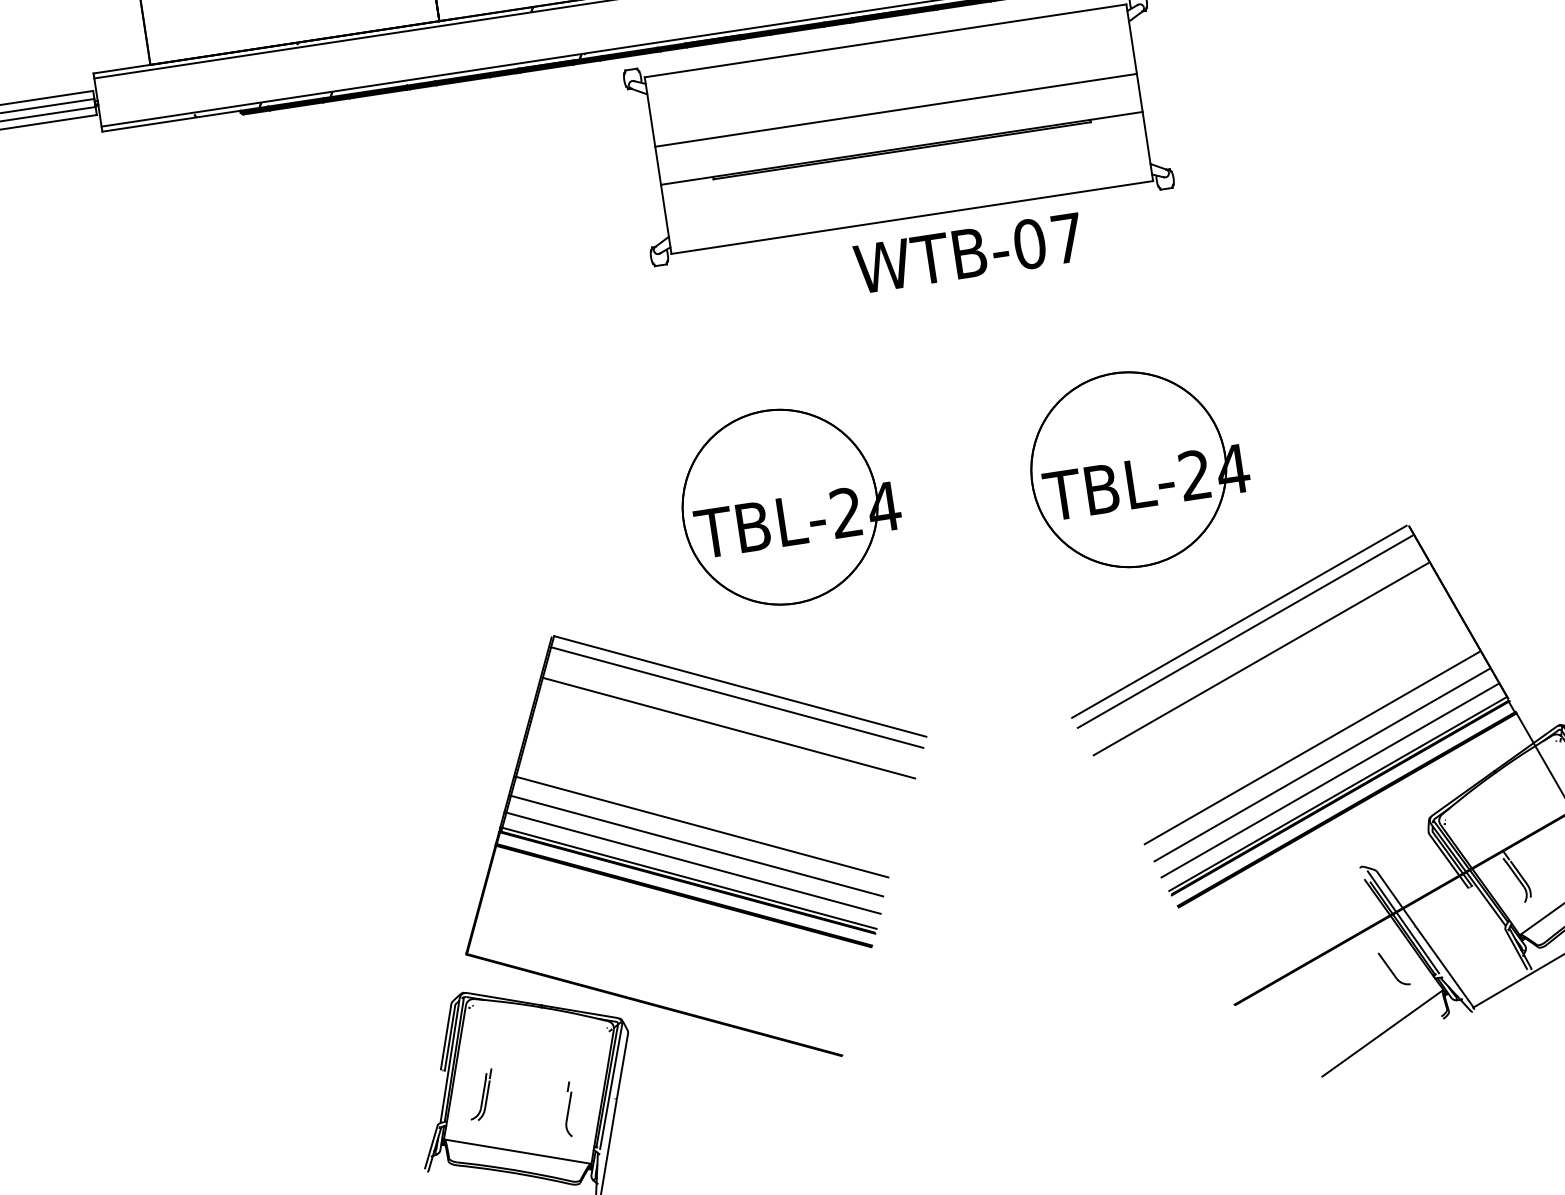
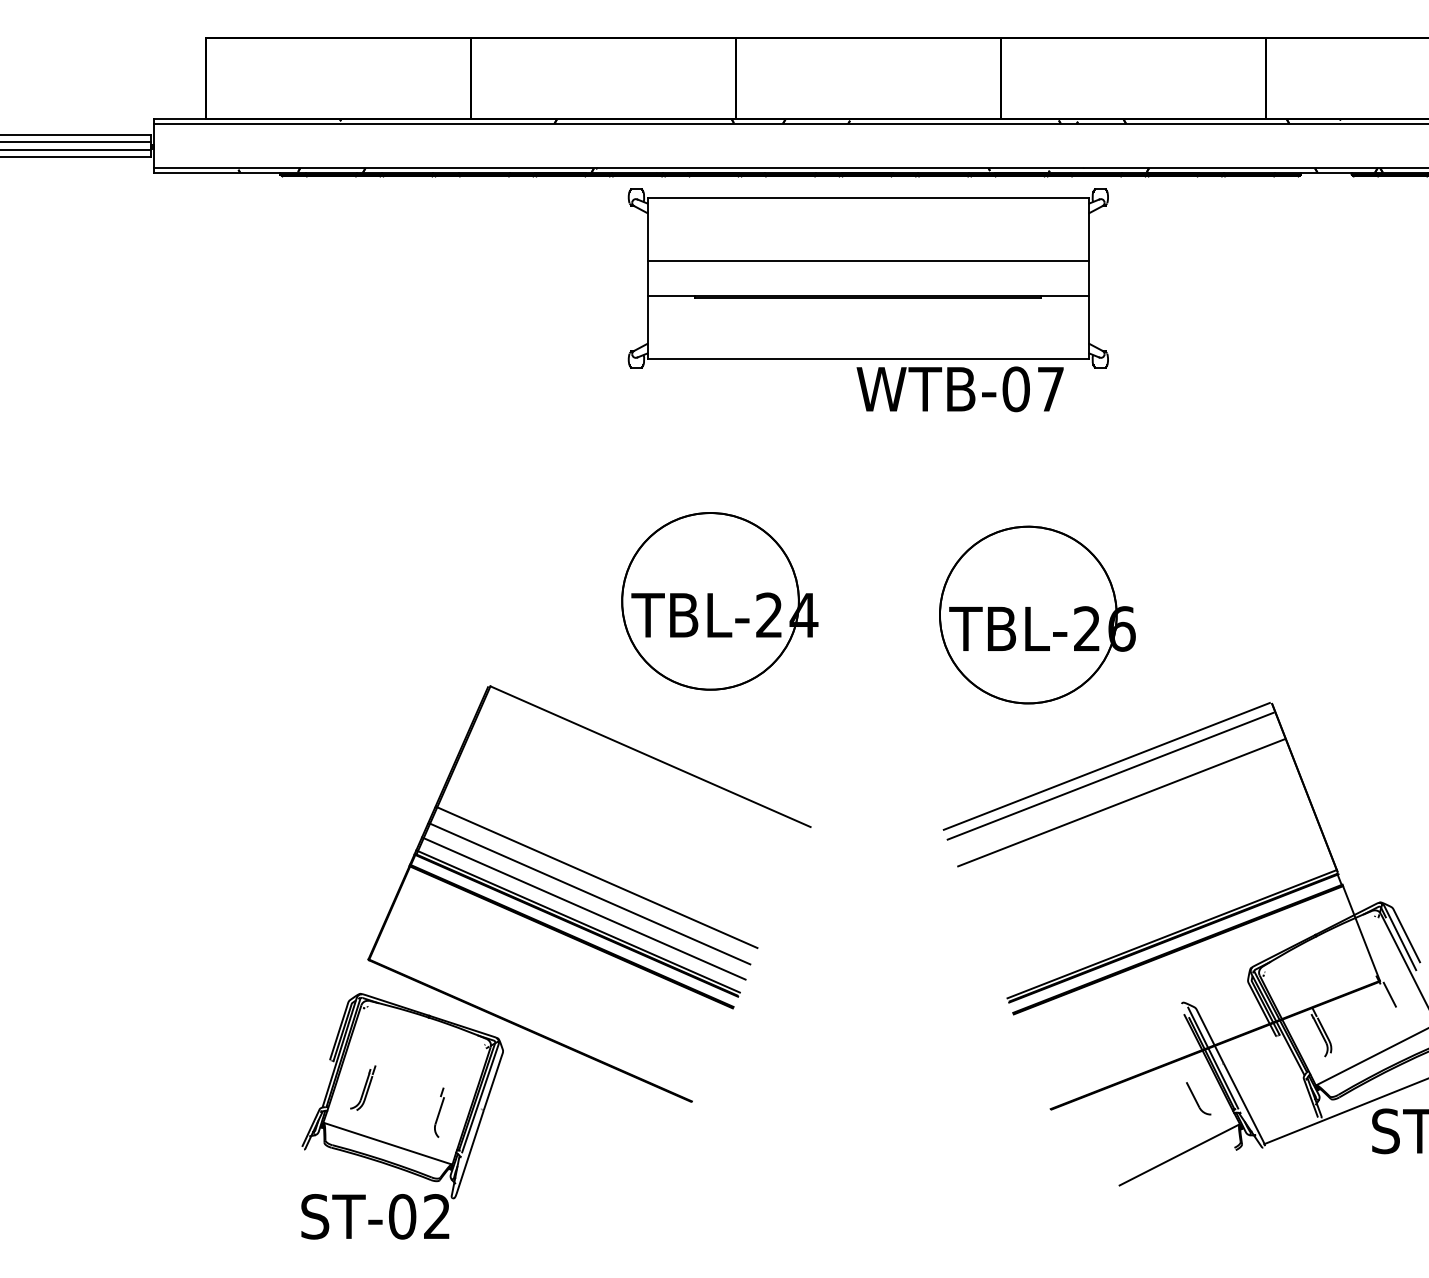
text: (968, 253) -> (959, 389), moved
text: (1232, 469) -> (1121, 628), TBL-24 -> TBL-26
line: (737, 696) -> (646, 765), removed
line: (728, 728) -> (634, 792), removed
line: (1311, 748) -> (1154, 889), removed
line: (1321, 764) -> (1161, 905), removed
line: (1329, 779) -> (1166, 920), removed

